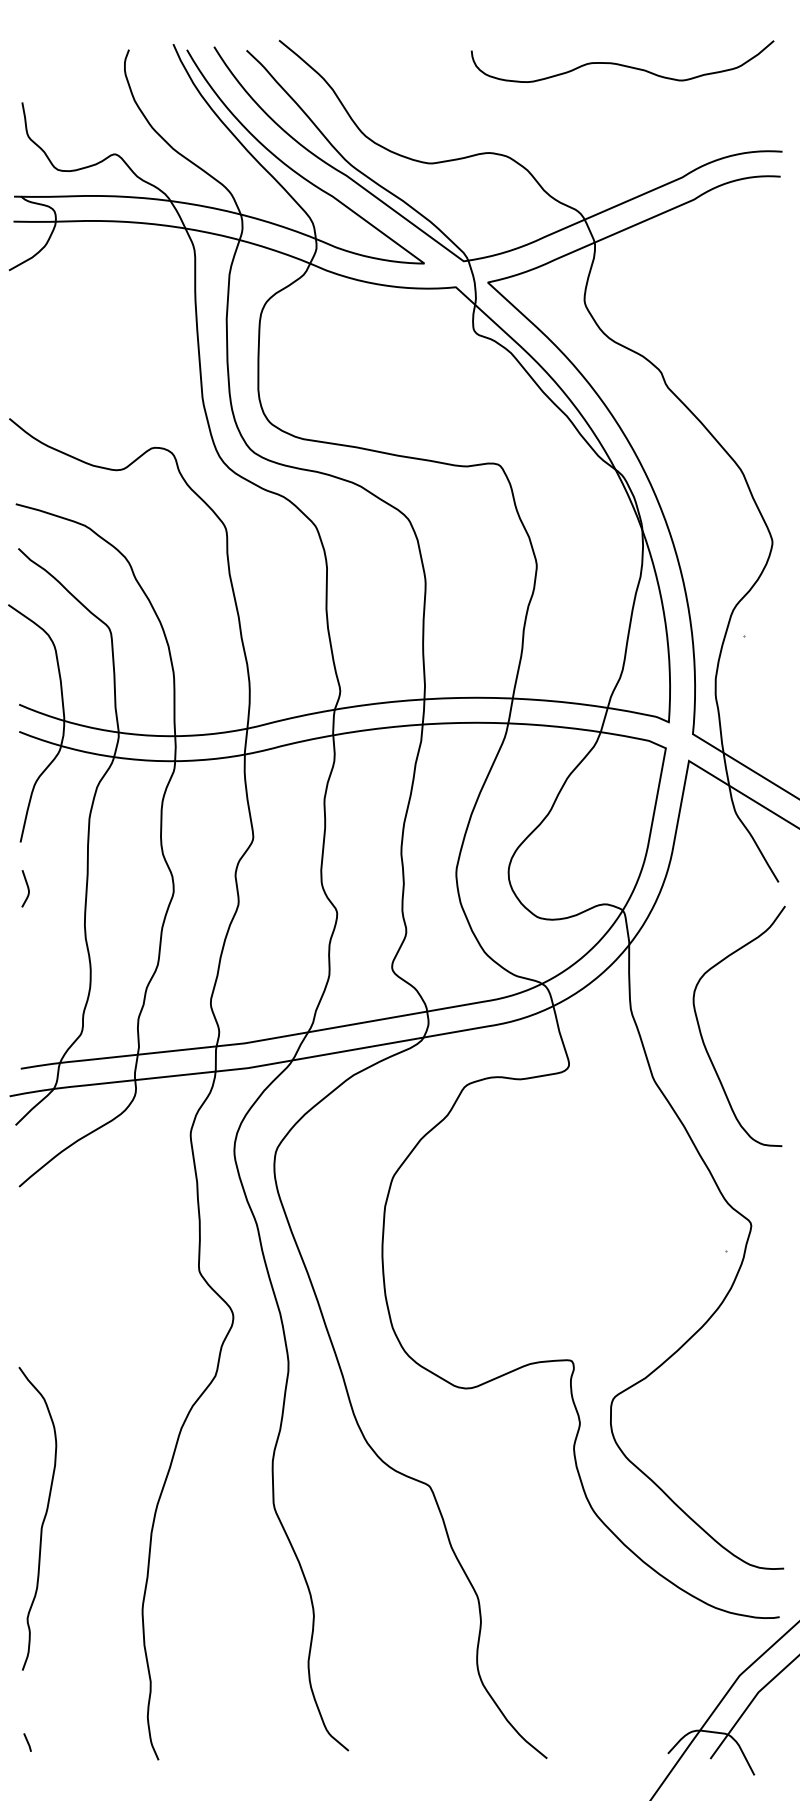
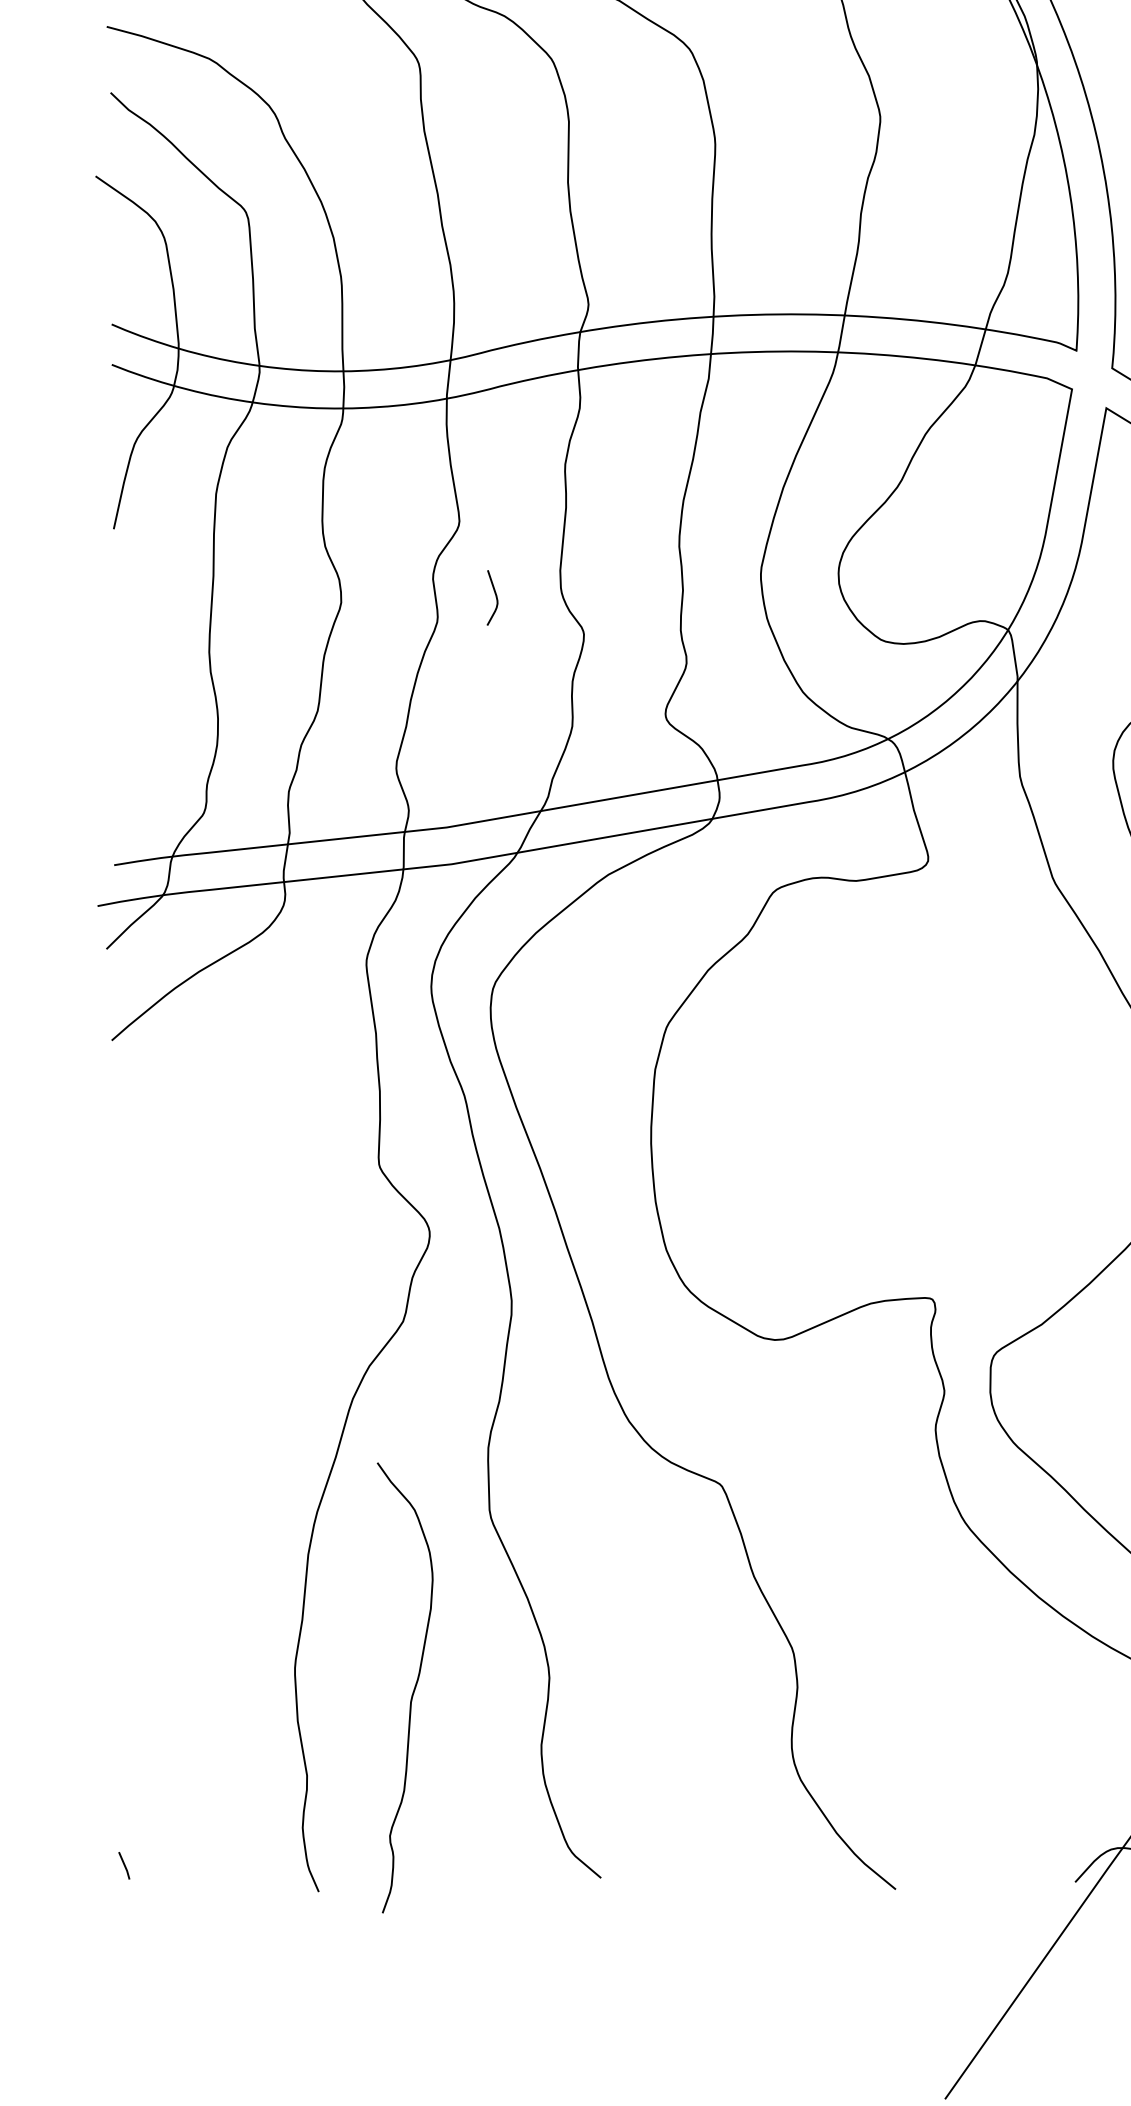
curve: (27, 888) -> (495, 597), moved
curve: (42, 1521) -> (412, 1691), moved

